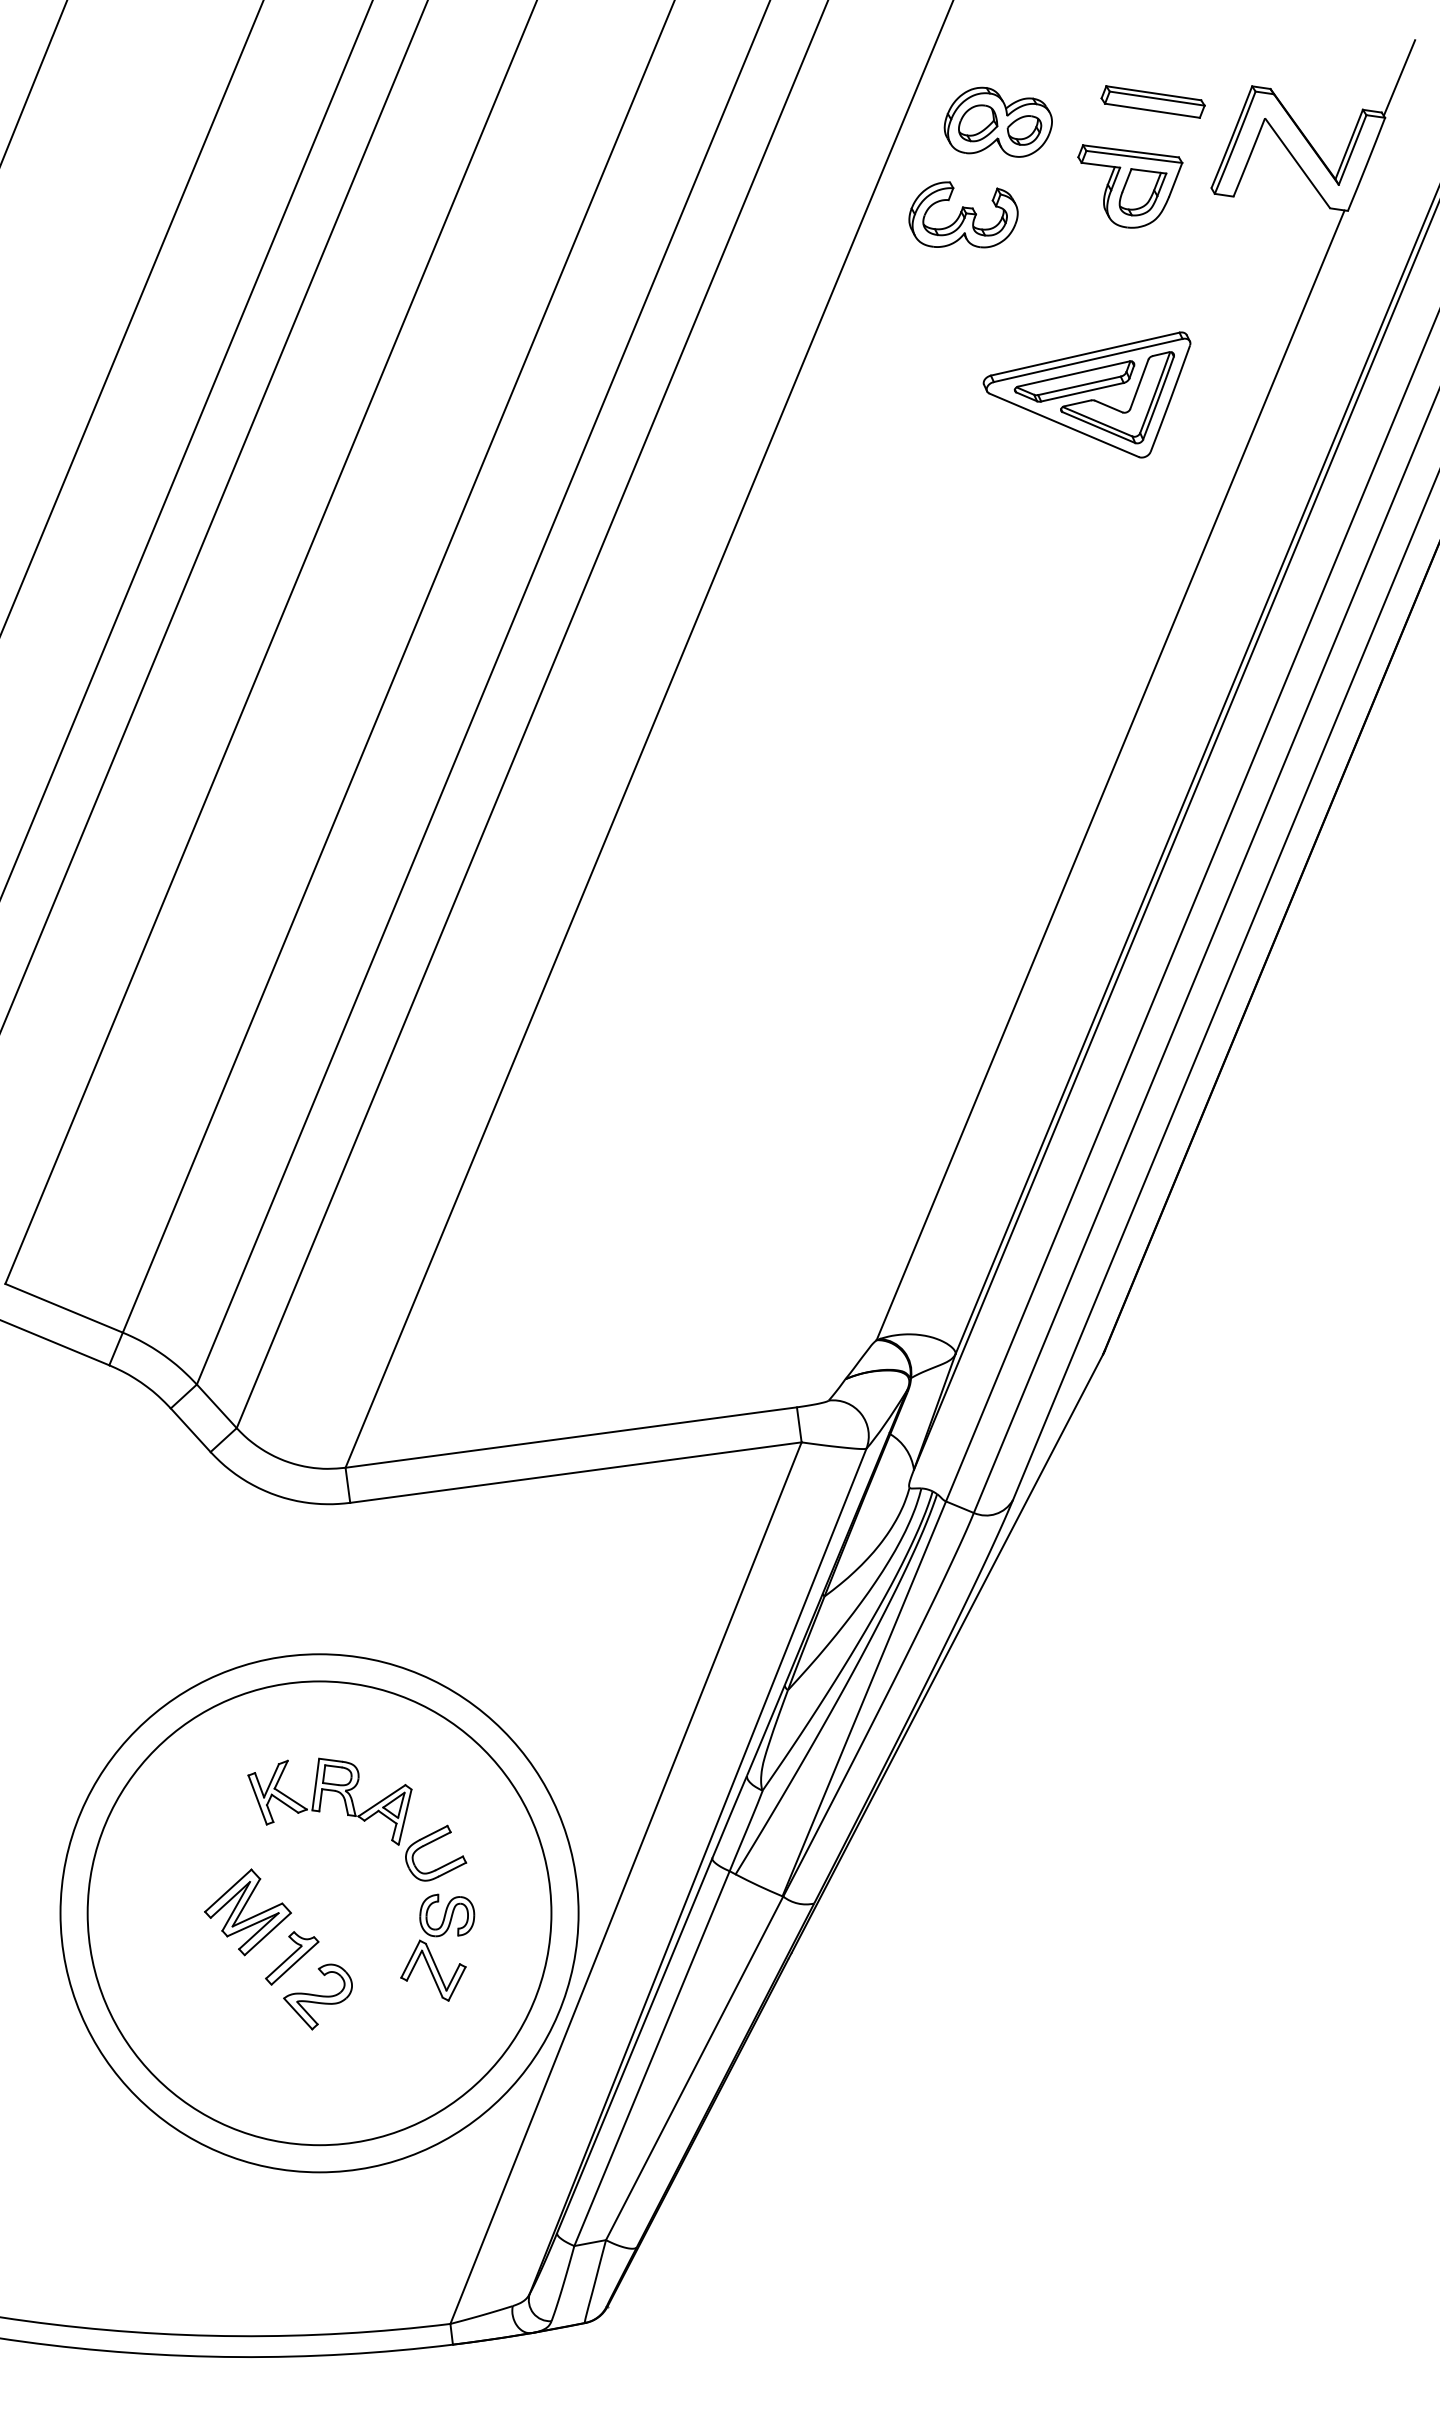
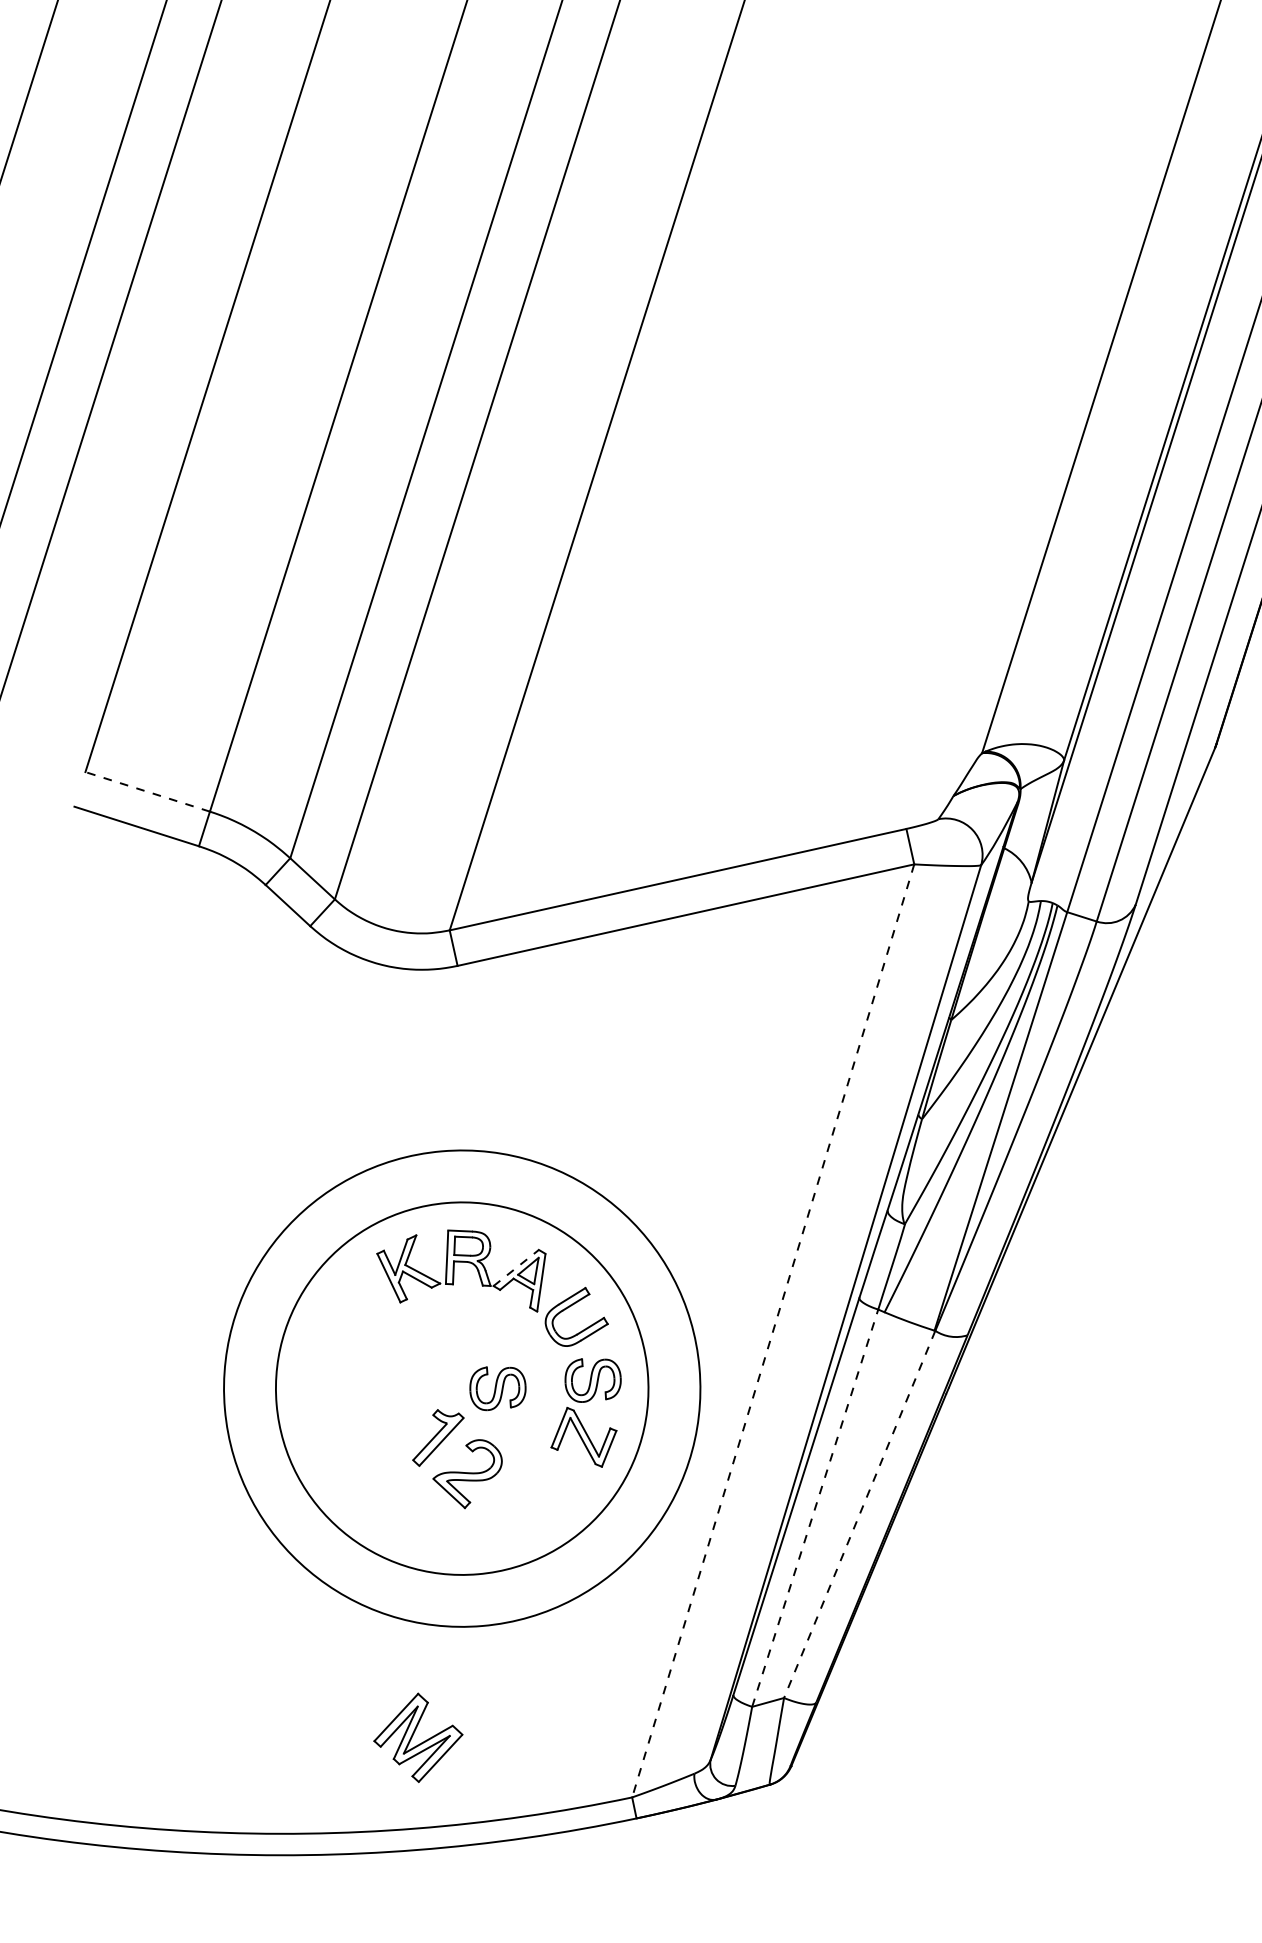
line: (64, 1308) -> (148, 792), solid -> dashed
line: (382, 1800) -> (516, 1267), solid -> dashed
line: (625, 1883) -> (772, 1331), solid -> dashed
part: (247, 1912) -> (417, 1738), moved
circle: (319, 1913) -> (462, 1388), size x0.7
part: (354, 1915) -> (498, 1387), added
line: (652, 2058) -> (815, 1508), solid -> dashed
line: (694, 2068) -> (859, 1514), solid -> dashed

